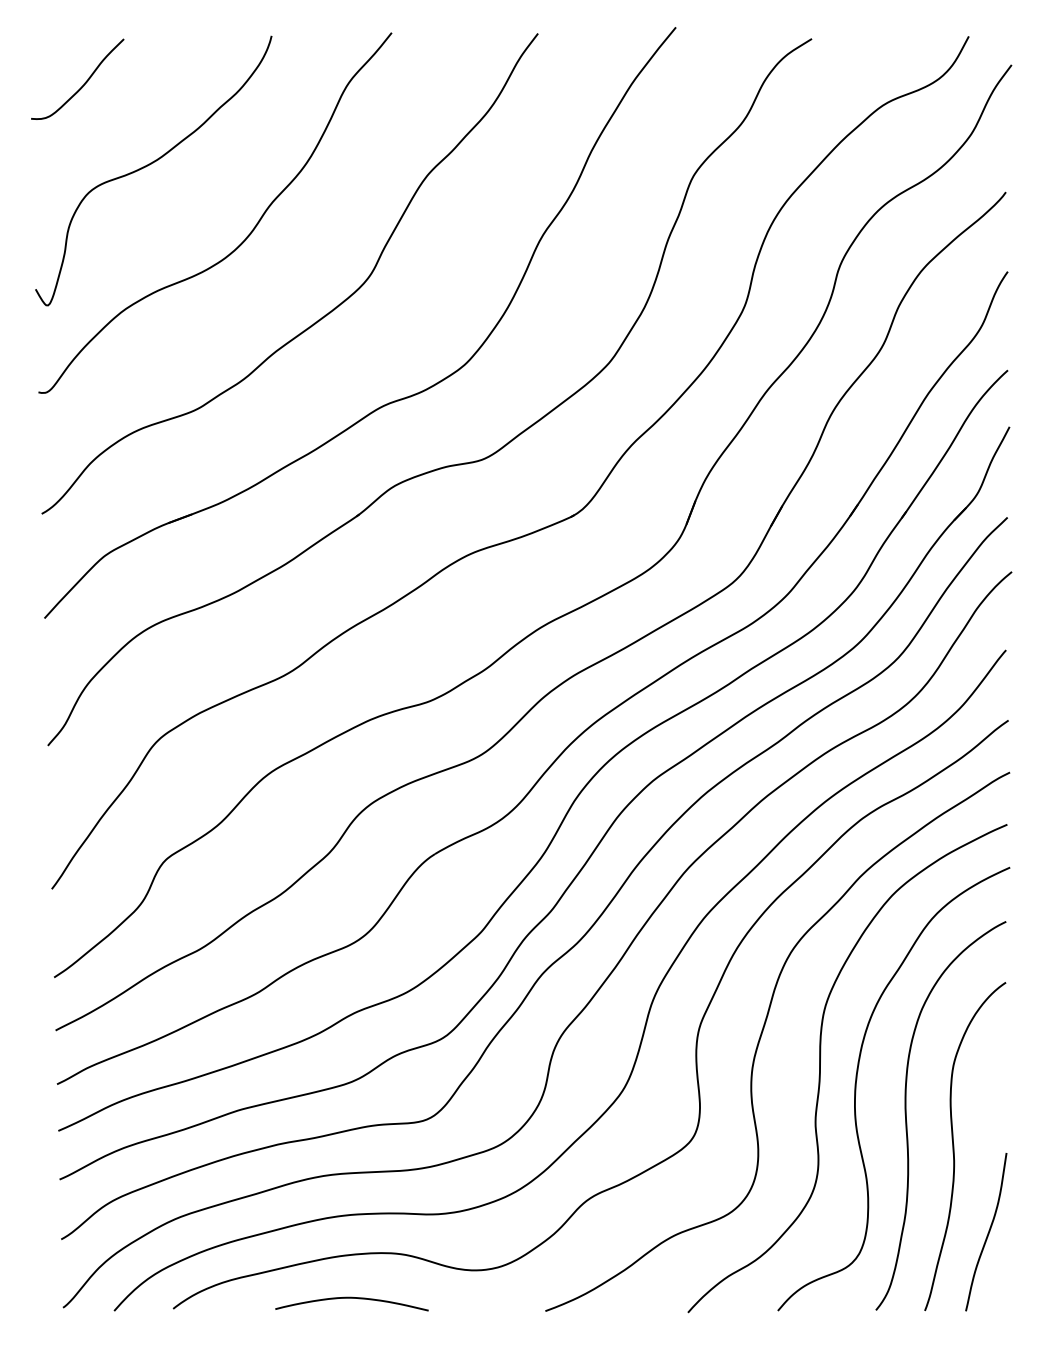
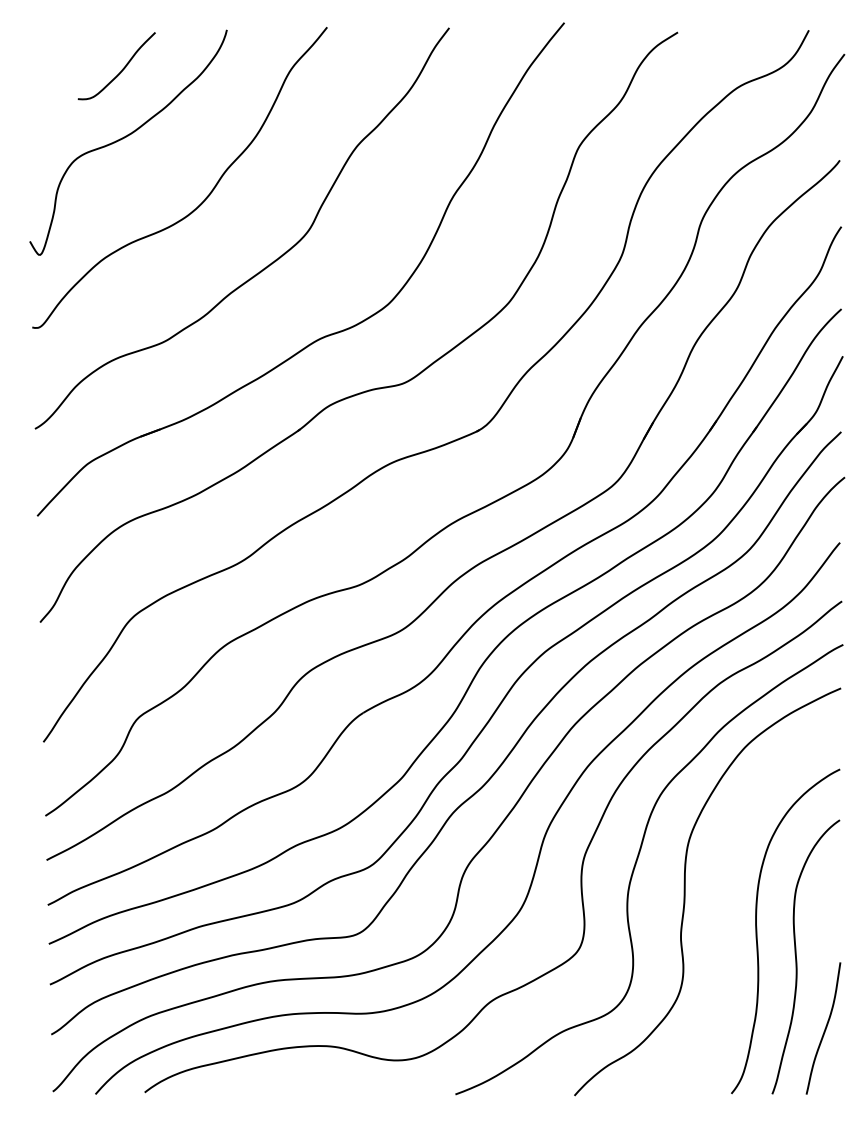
curve: (84, 82) -> (122, 68), moved
curve: (857, 1080) -> (715, 901), removed
curve: (351, 1298) -> (293, 1083), removed

